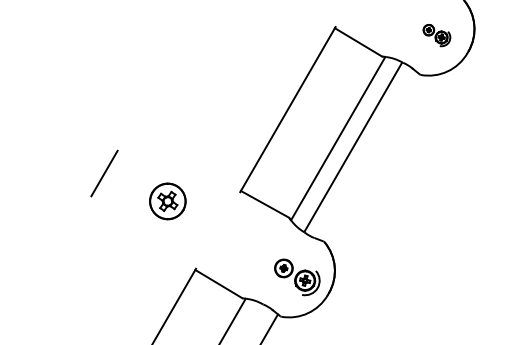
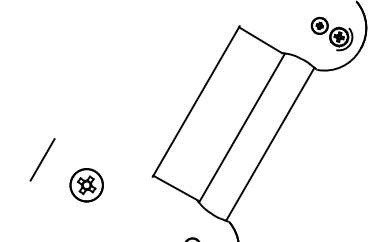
part: (436, 35) -> (331, 33), size x1.67
line: (352, 147) -> (269, 144), moved
line: (104, 173) -> (42, 159), moved

